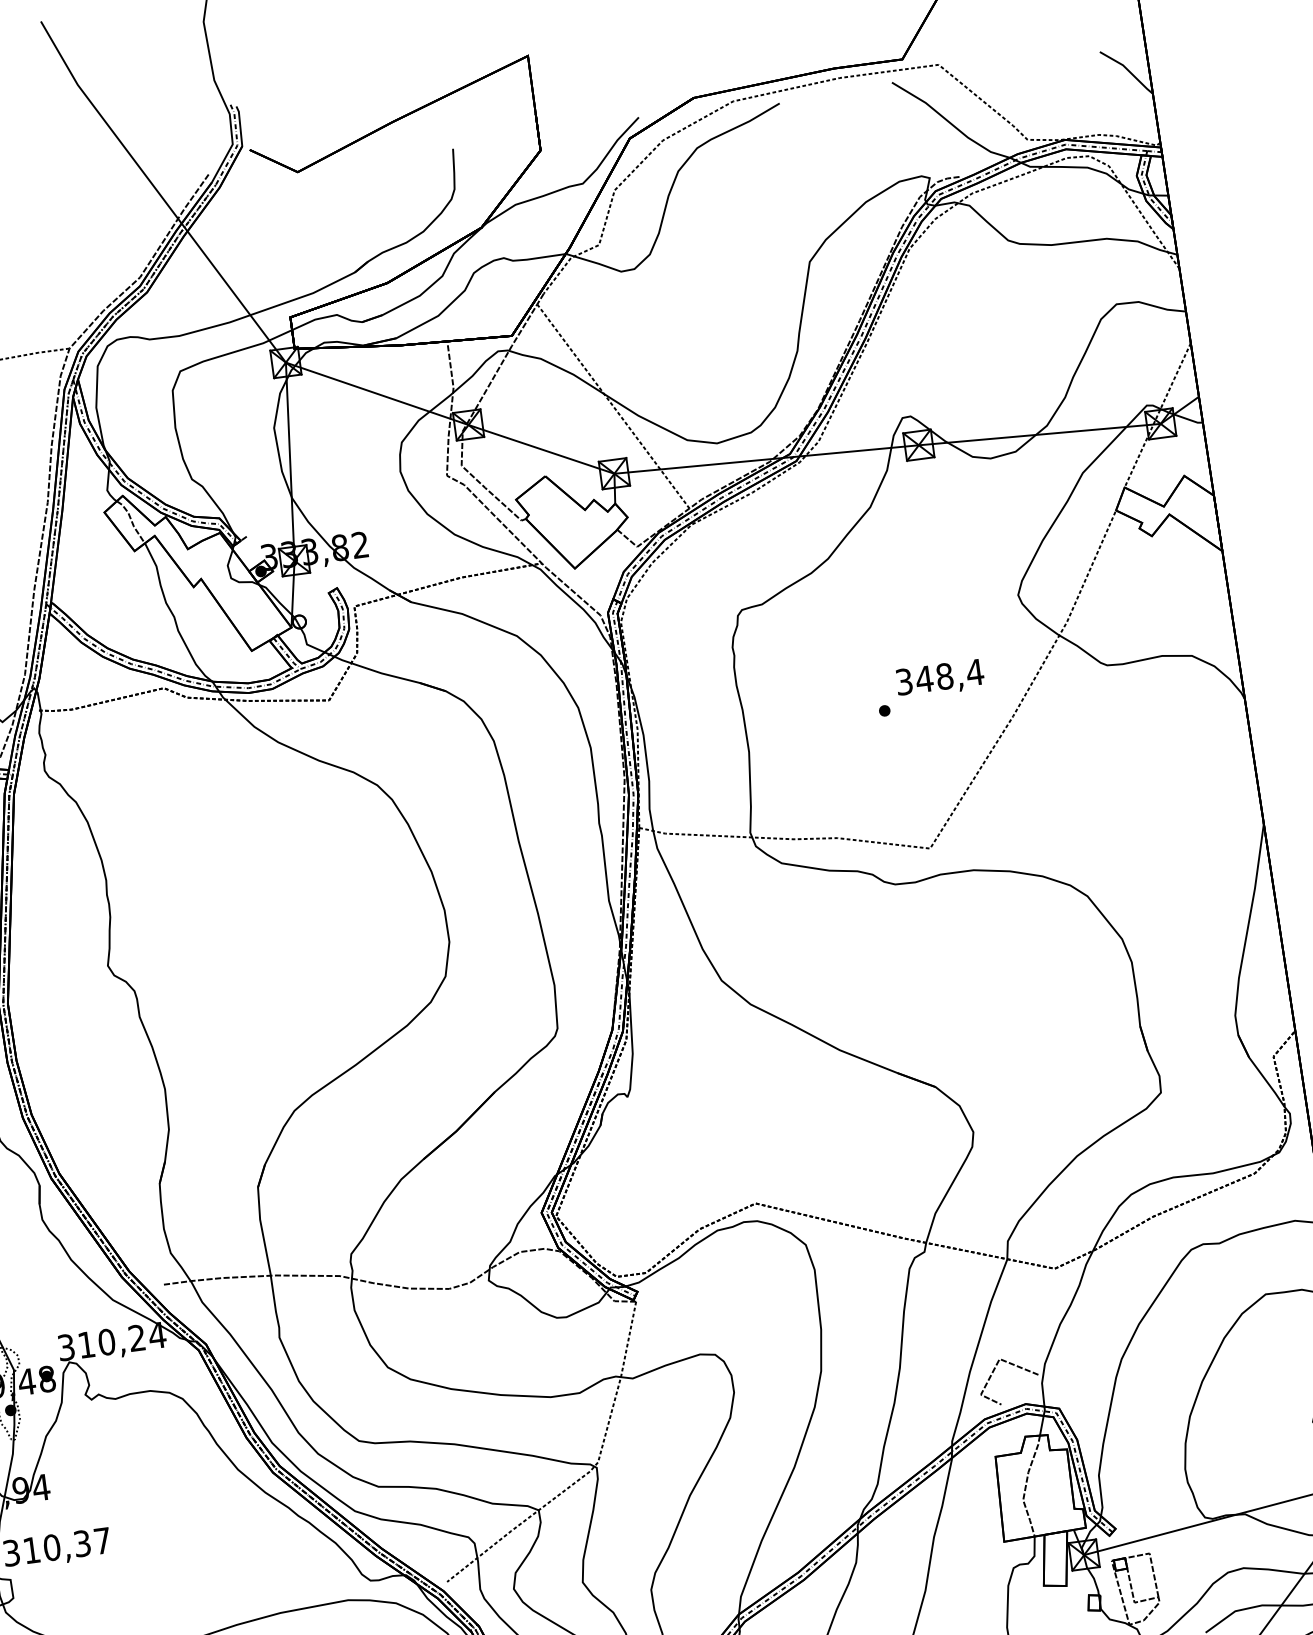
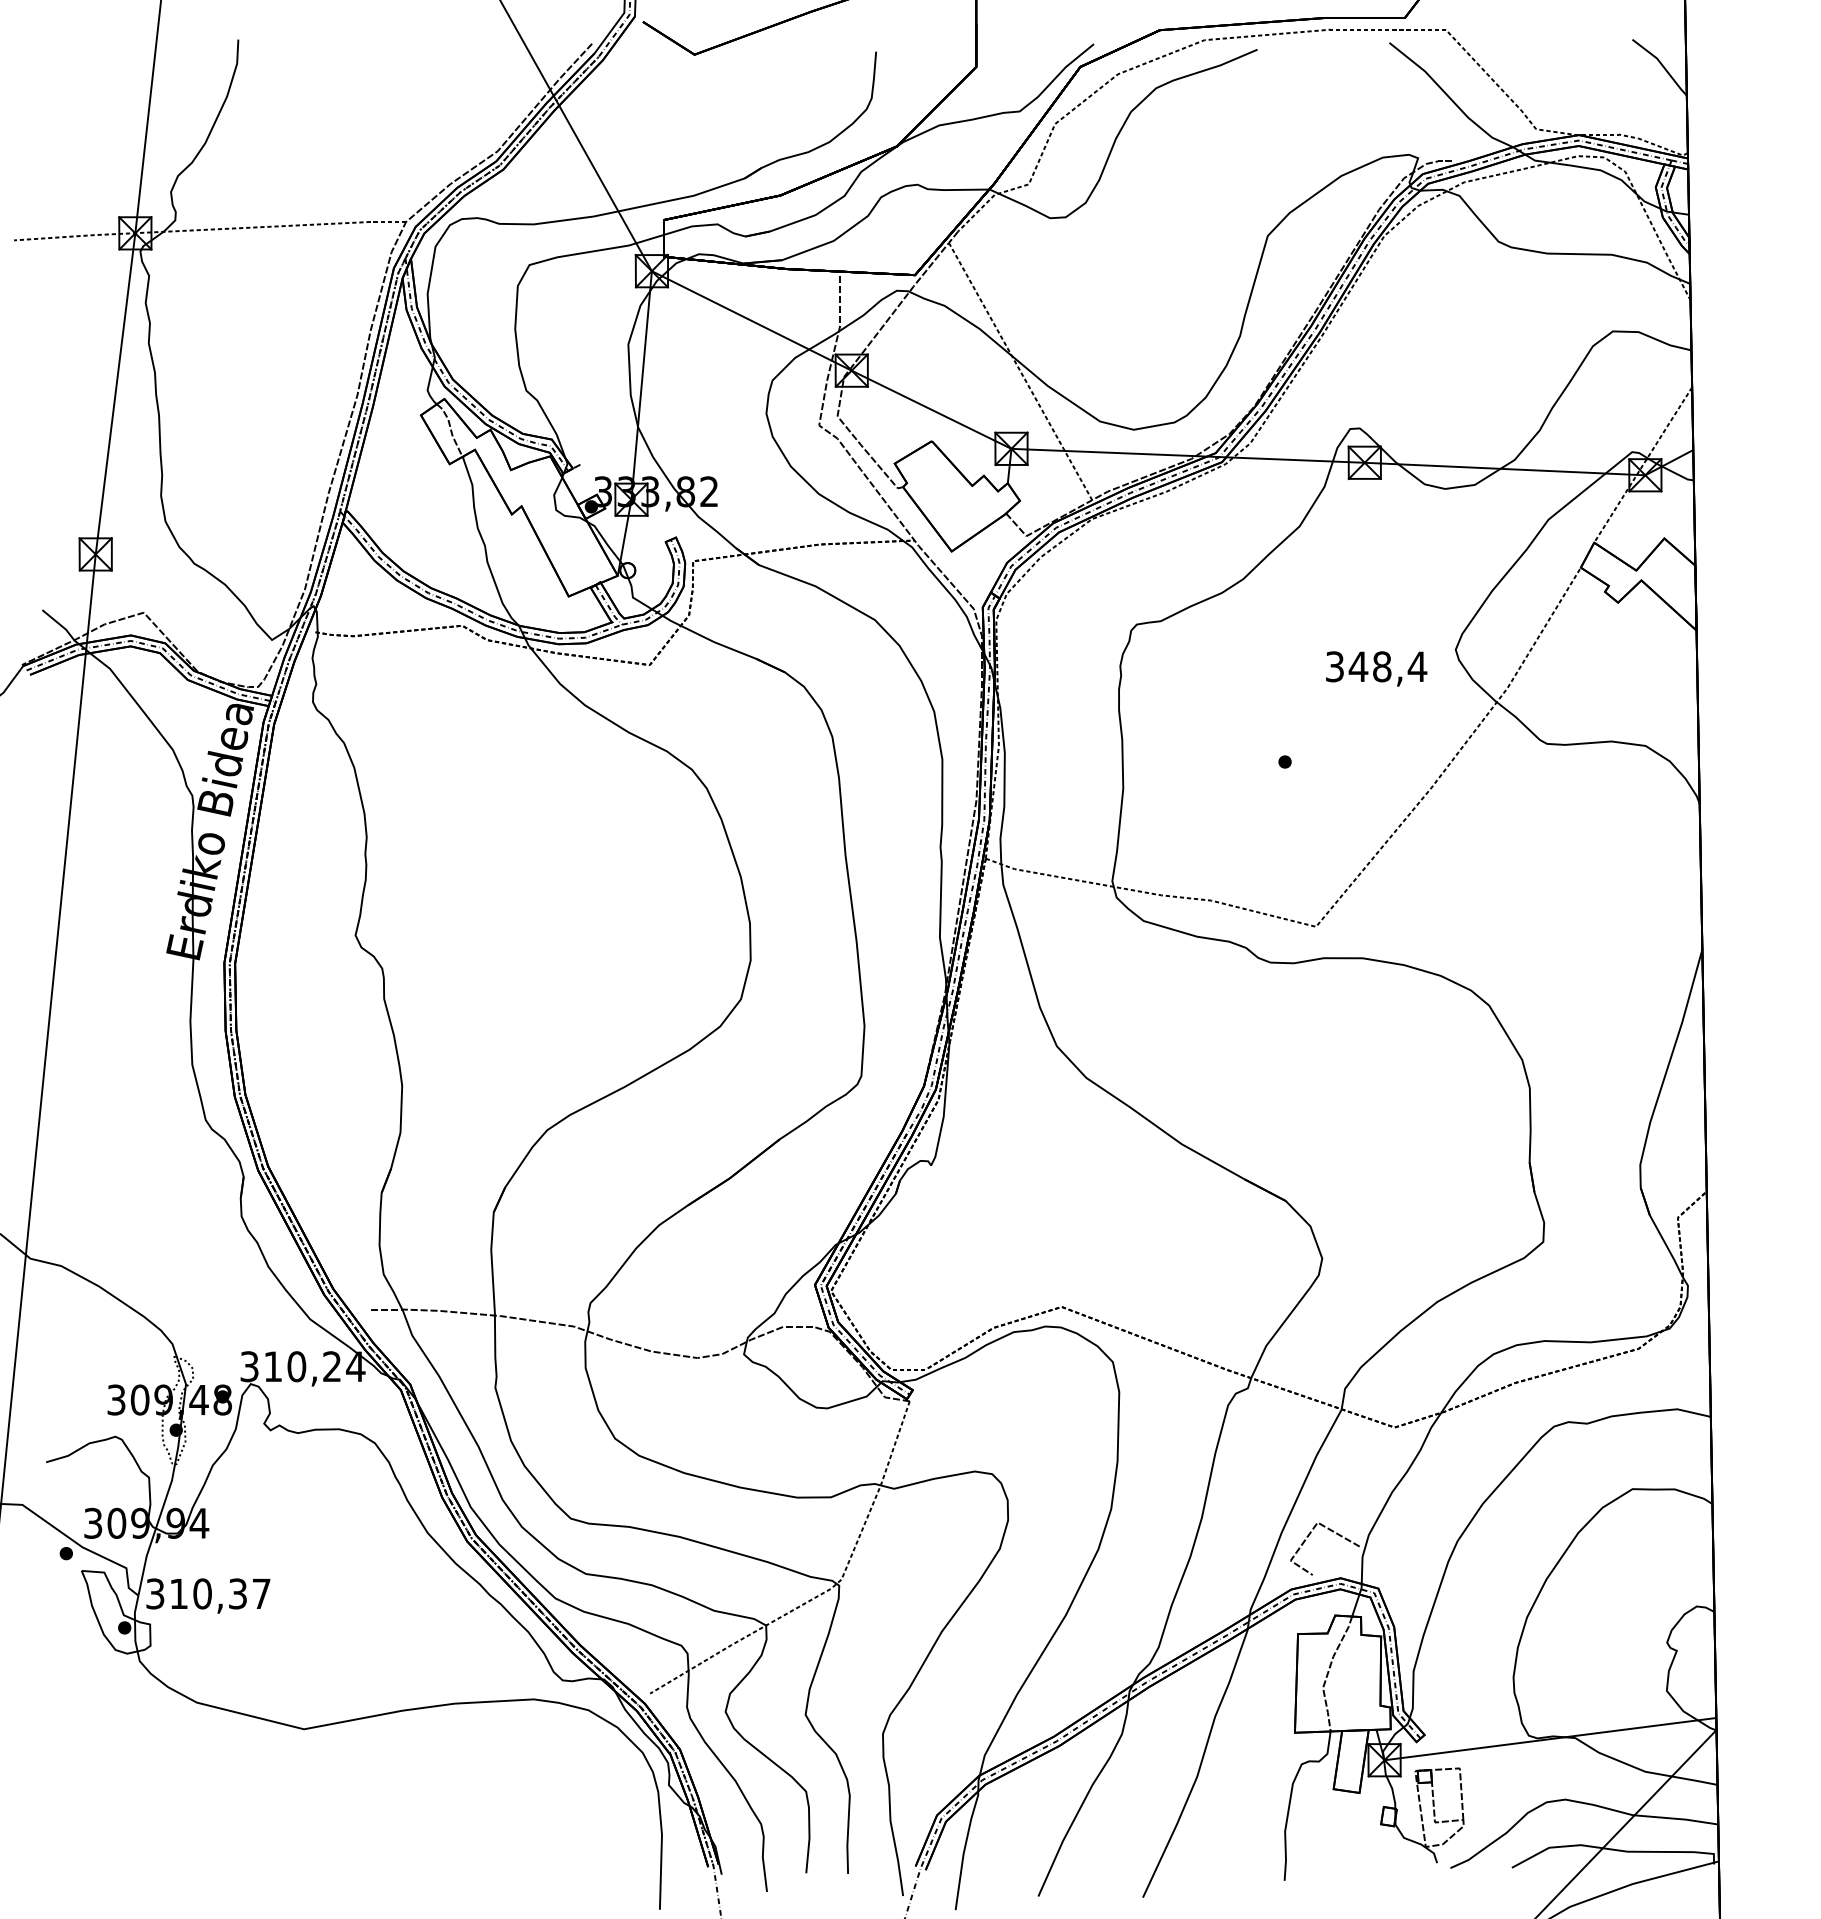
text: (940, 678) -> (1376, 668), moved

